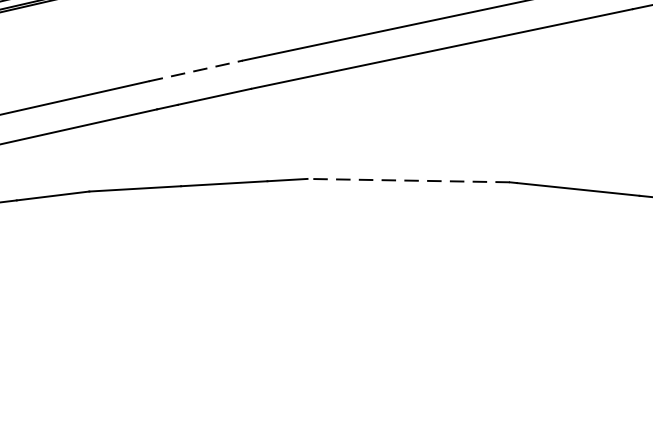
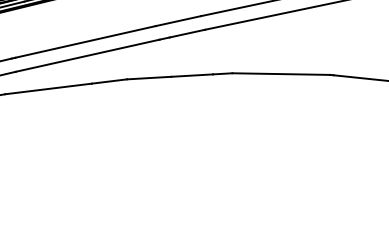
line: (196, 71) -> (178, 21), dashed -> solid
line: (409, 181) -> (281, 74), dashed -> solid

